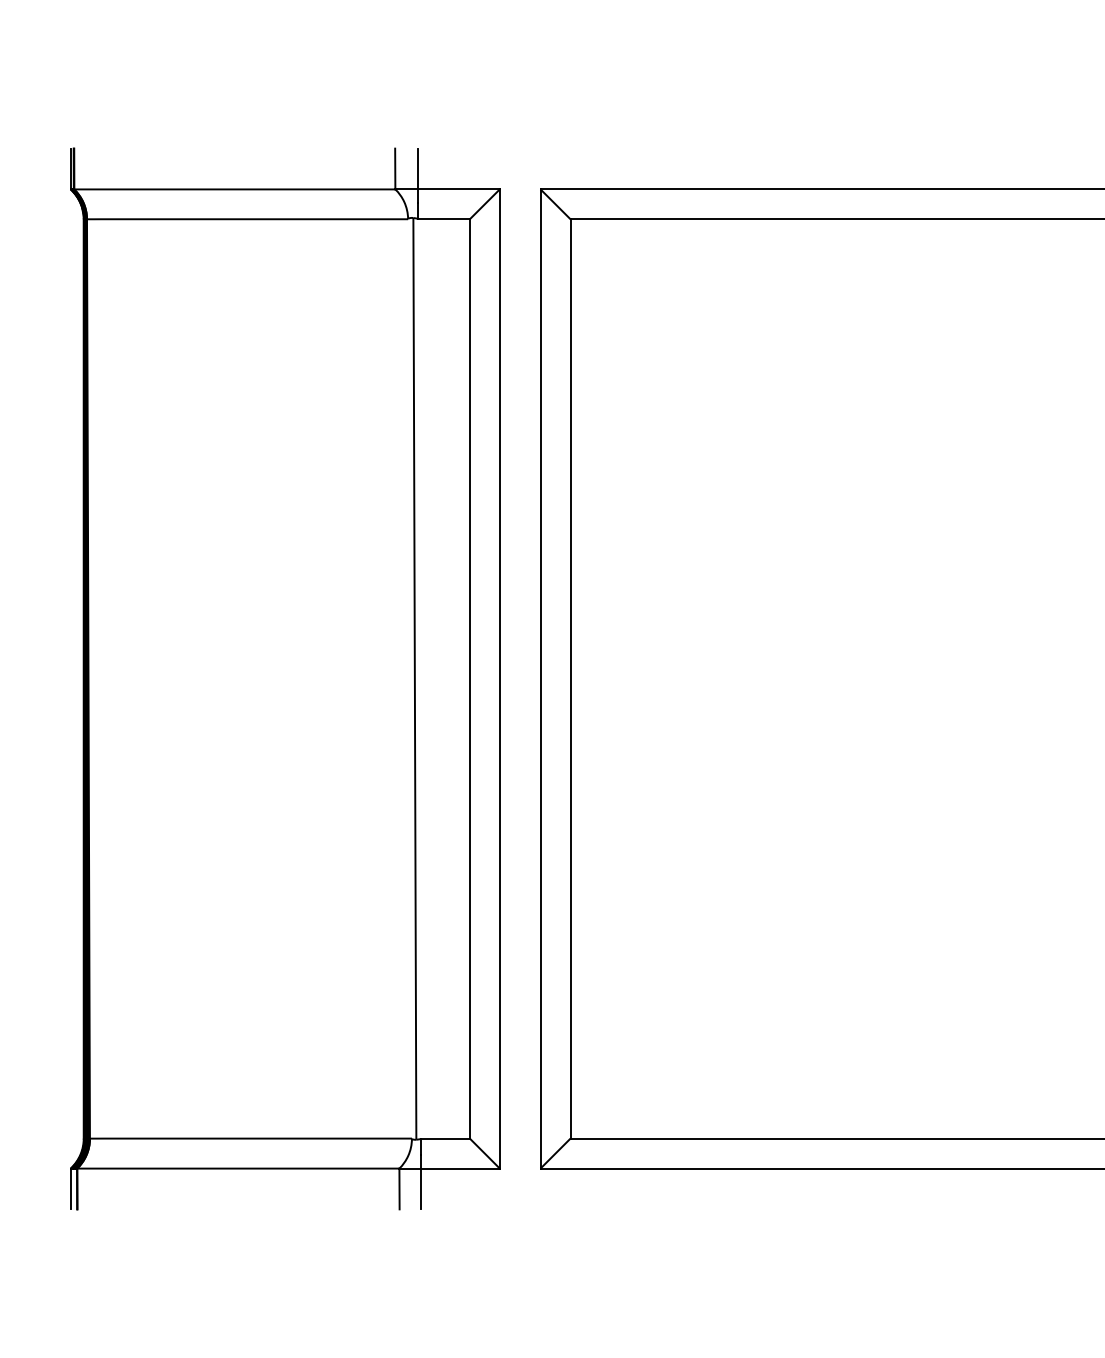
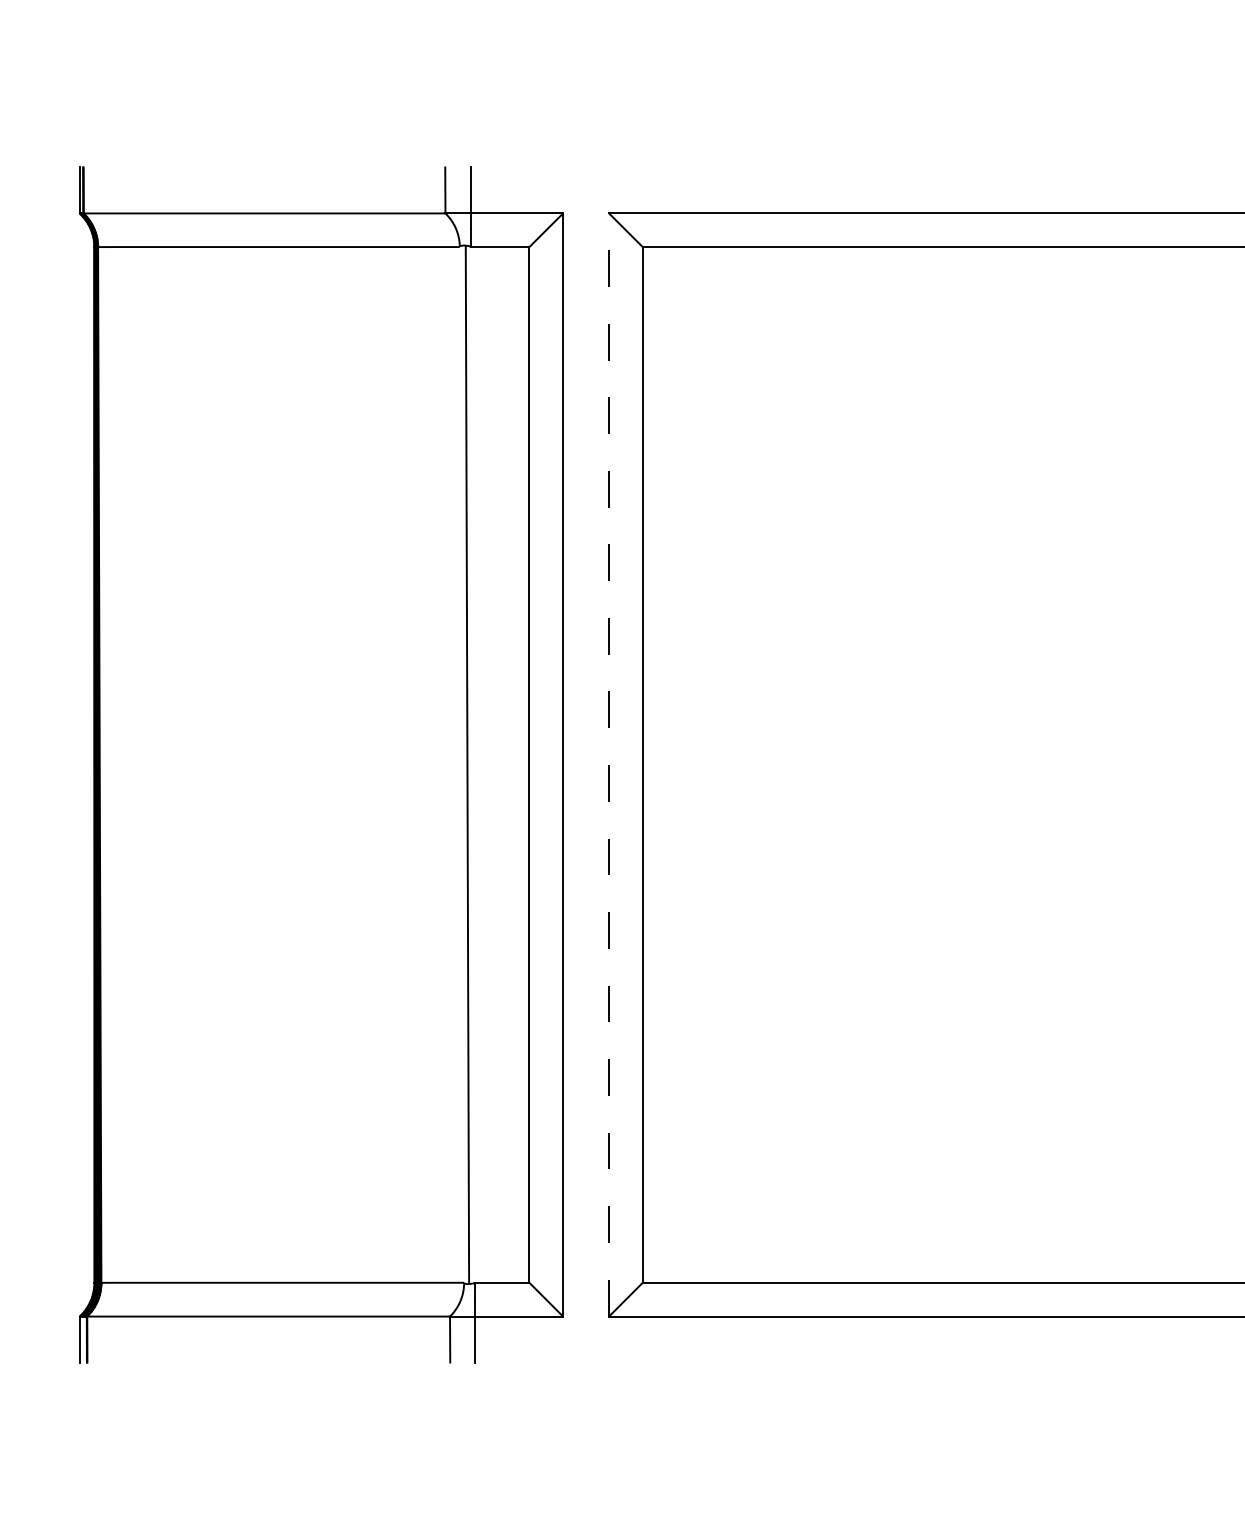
line: (540, 679) -> (608, 765), solid -> dashed

